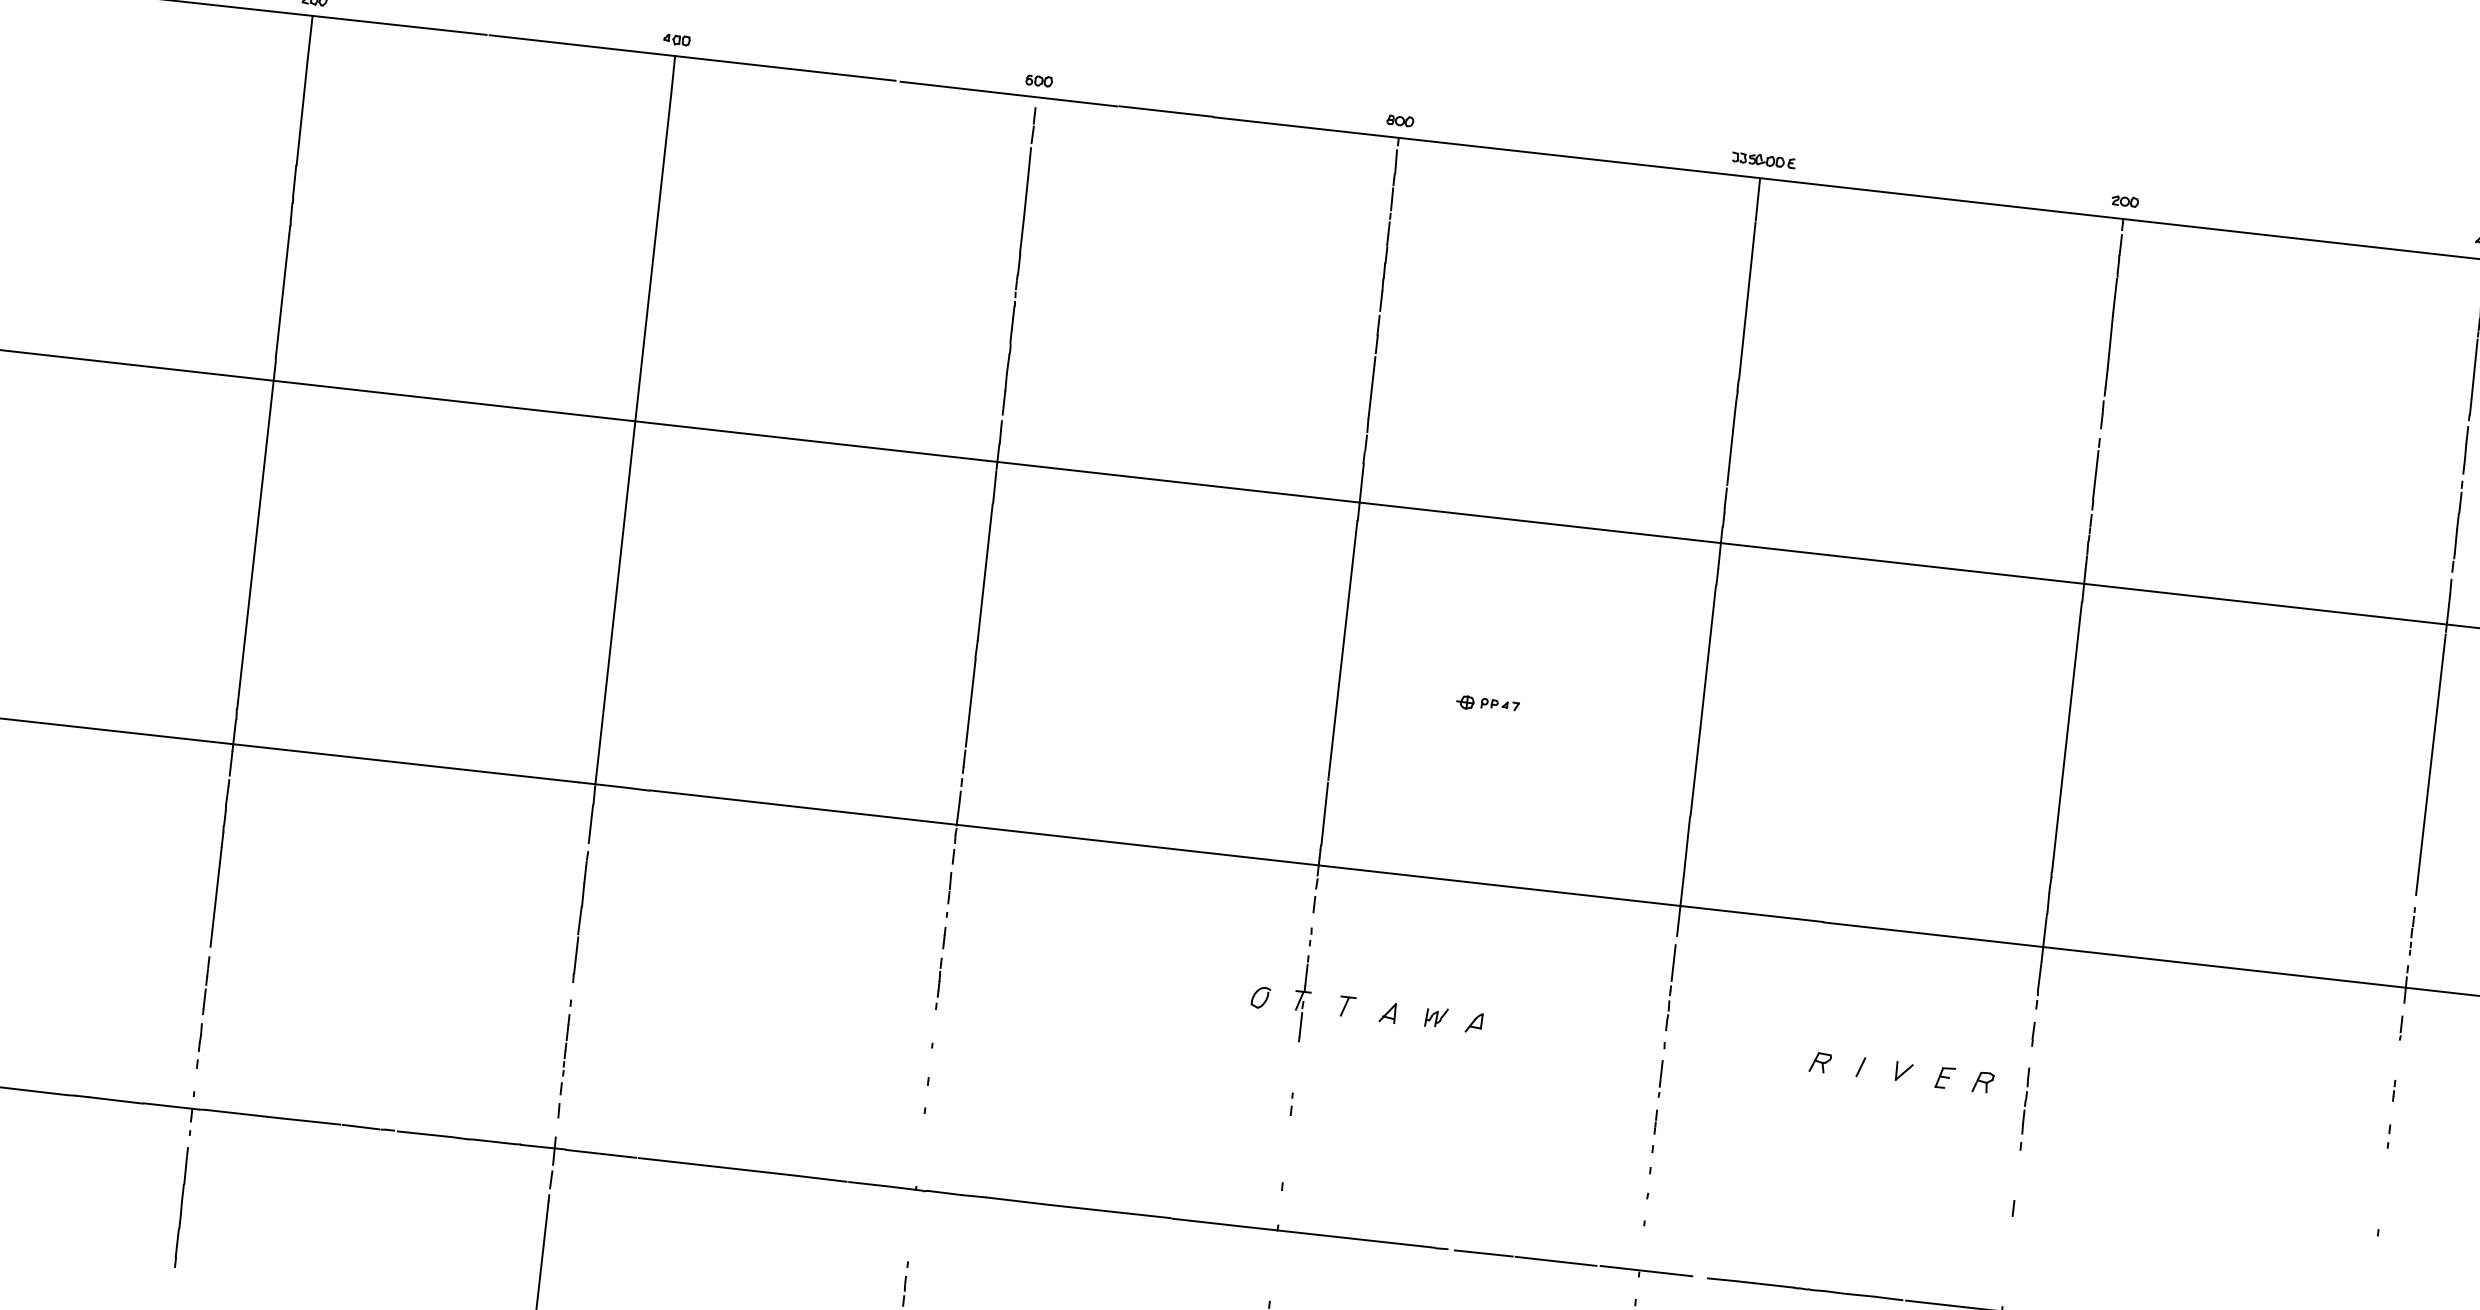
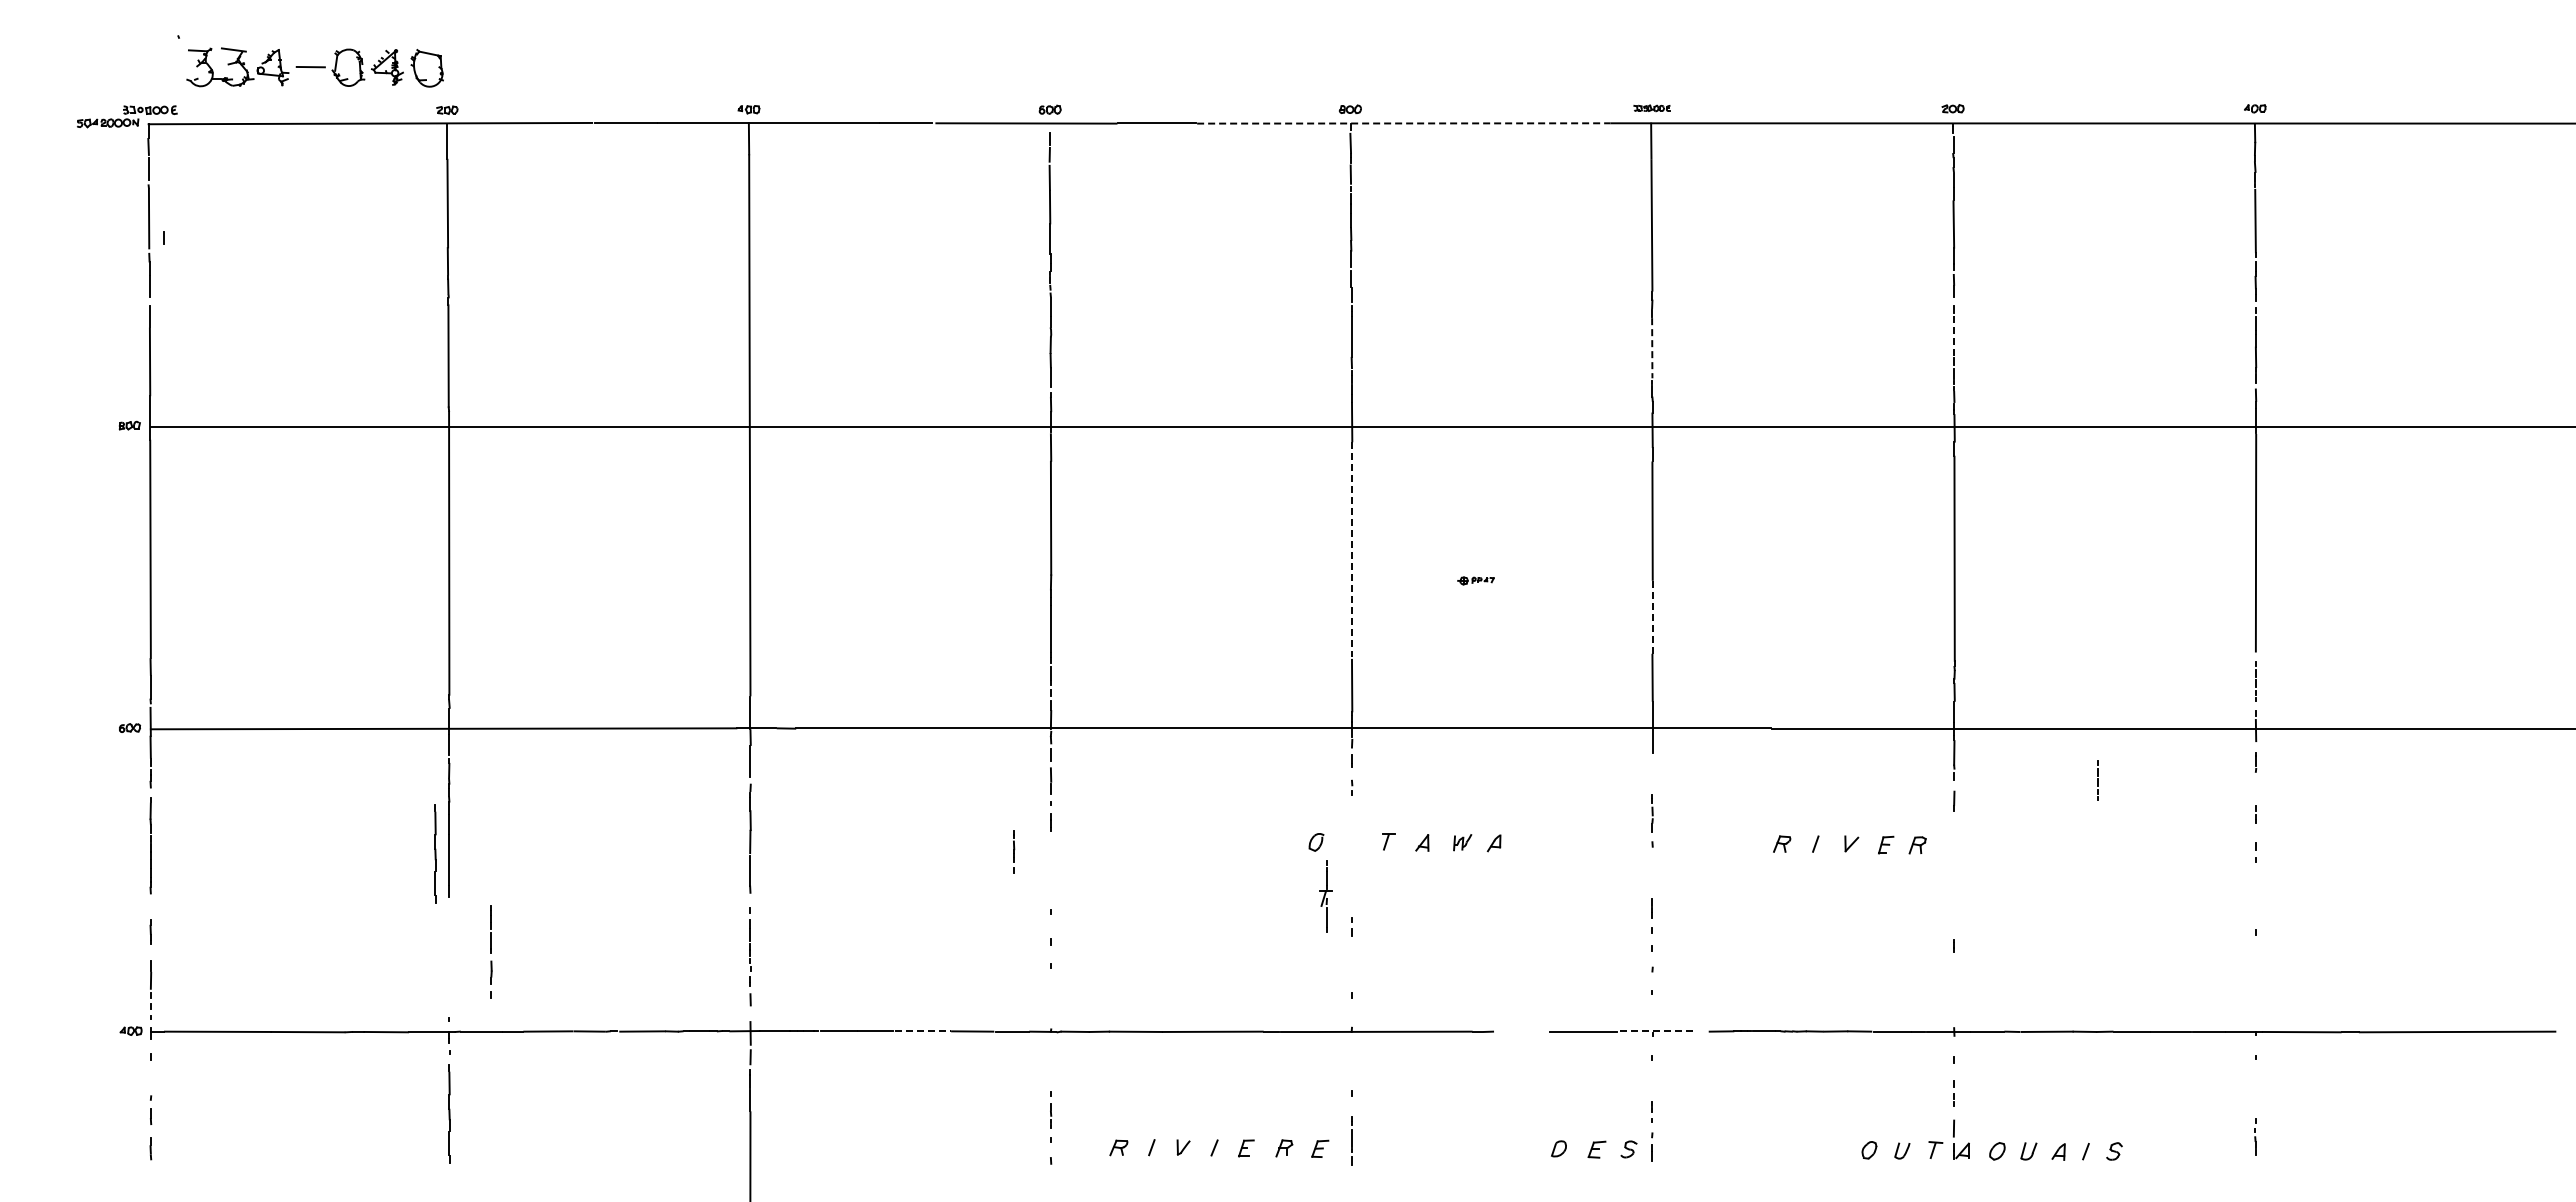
line: (1462, 144) -> (1403, 123), solid -> dashed
part: (1762, 160) -> (1651, 108), size x0.7
line: (1731, 449) -> (1652, 348), solid -> dashed
line: (2096, 476) -> (1954, 337), solid -> dashed
line: (1342, 650) -> (1351, 549), solid -> dashed
part: (1487, 704) -> (1475, 580), size x0.7
line: (1695, 772) -> (1652, 617), solid -> dashed
line: (199, 892) -> (435, 853), added
line: (1673, 962) -> (1652, 775), removed
line: (939, 983) -> (1014, 851), moved
part: (1301, 998) -> (1325, 896), moved
line: (203, 1012) -> (491, 951), moved
line: (2208, 1028) -> (2097, 780), added
line: (1660, 1078) -> (1652, 871), removed
line: (2024, 1110) -> (1954, 864), removed
line: (761, 1172) -> (922, 1031), solid -> dashed
line: (1484, 1253) -> (1523, 1031), removed
line: (1647, 1271) -> (1659, 1031), solid -> dashed

